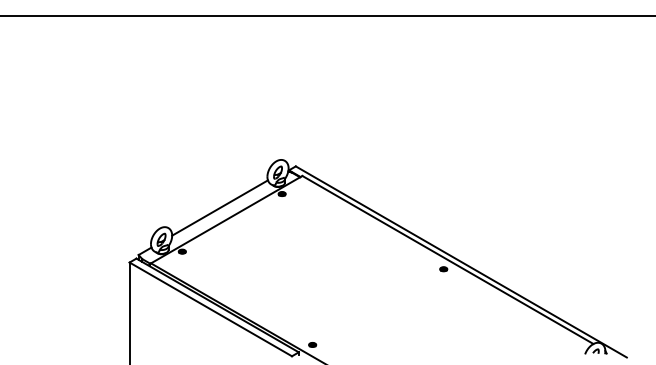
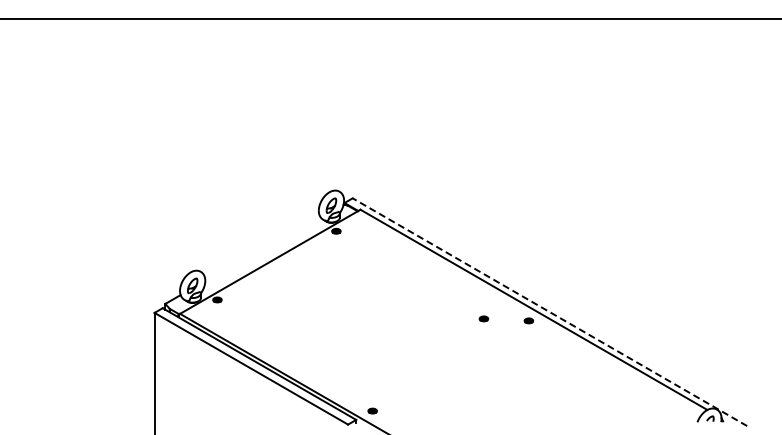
line: (220, 207) -> (262, 247), removed
line: (460, 262) -> (549, 312), solid -> dashed
part: (405, 267) -> (483, 318), added

